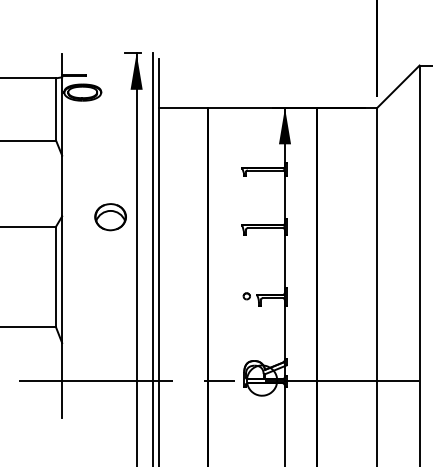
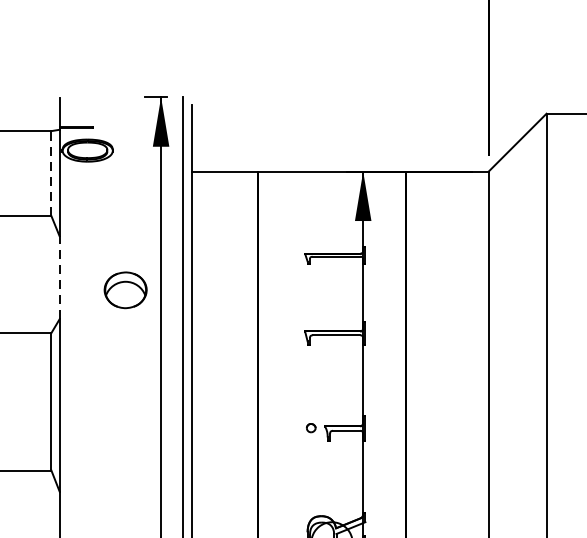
line: (56, 109) -> (51, 173), solid -> dashed
line: (62, 185) -> (60, 277), solid -> dashed
part: (110, 217) -> (125, 290), moved

